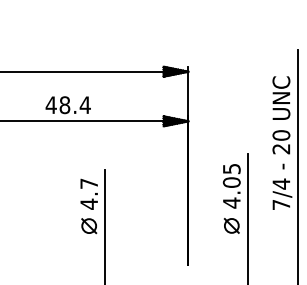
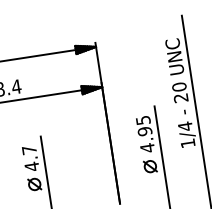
text: (231, 182) -> (144, 131), 4.05 -> 4.95
text: (281, 204) -> (188, 143), 7/4 -> 1/4

